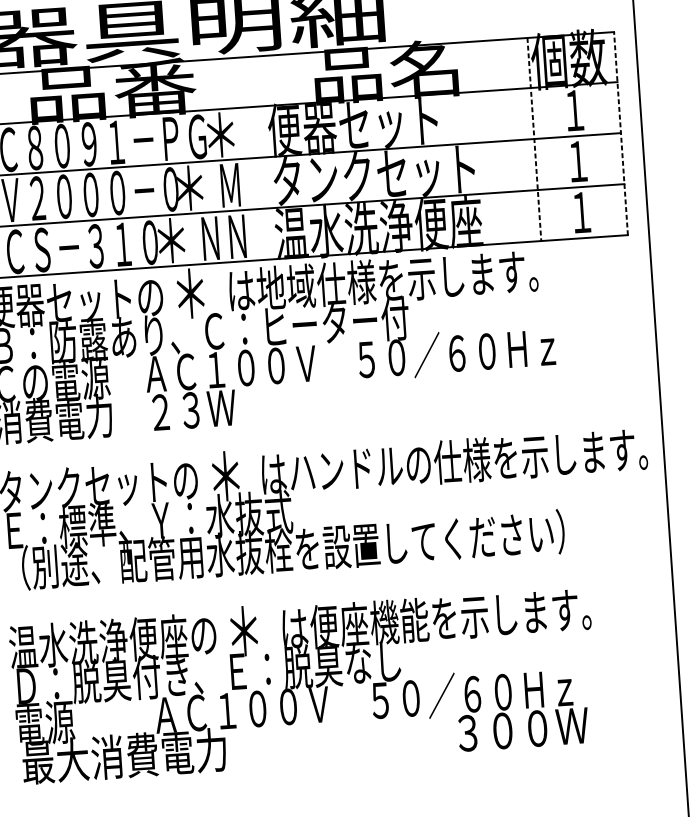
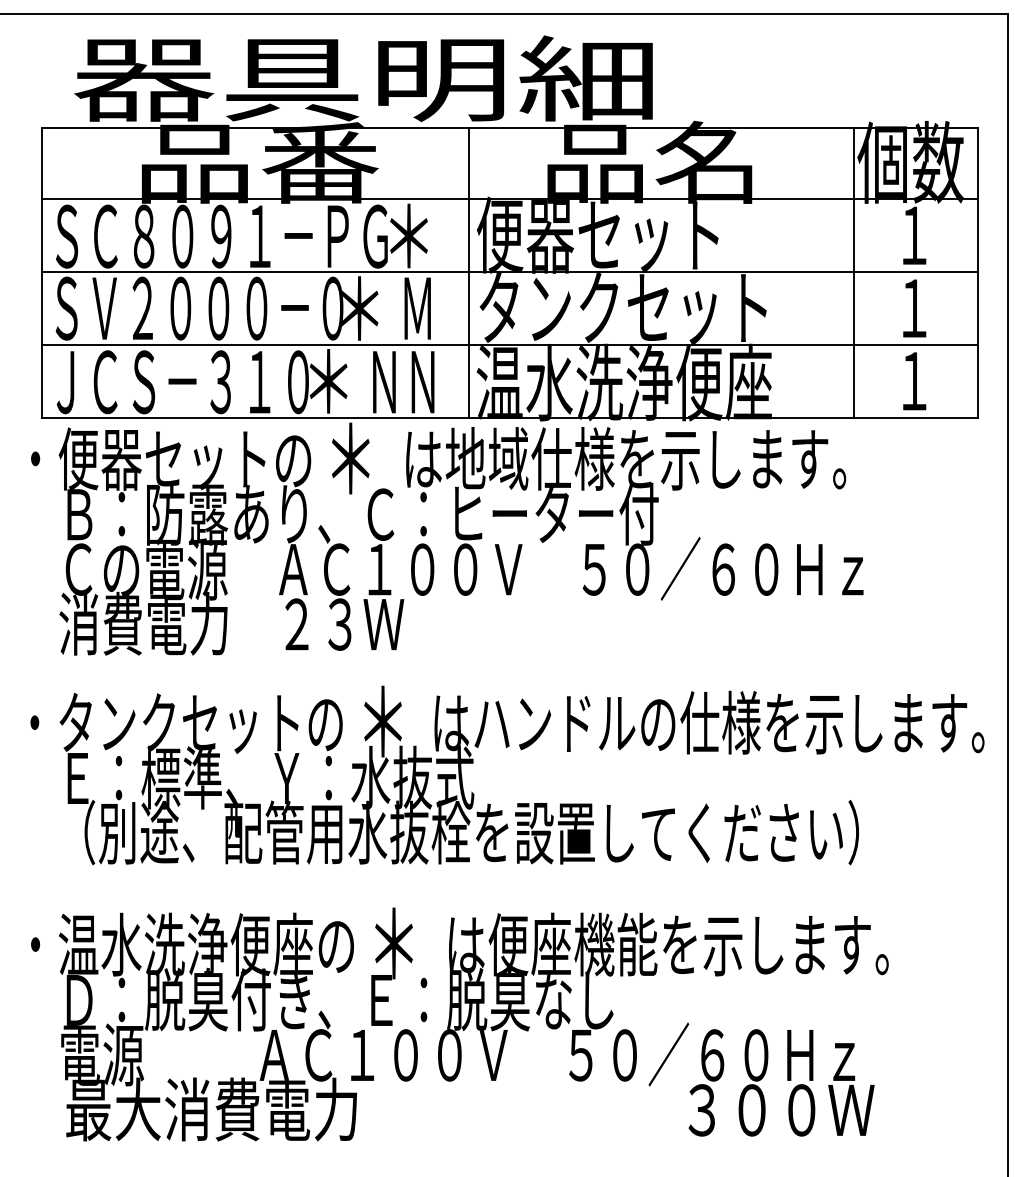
line: (620, 133) -> (977, 272), dashed -> solid
line: (534, 139) -> (854, 272), dashed -> solid
line: (264, 157) -> (469, 272), added

